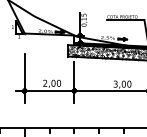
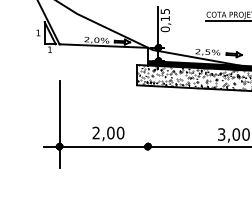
line: (74, 82) -> (148, 131), removed

